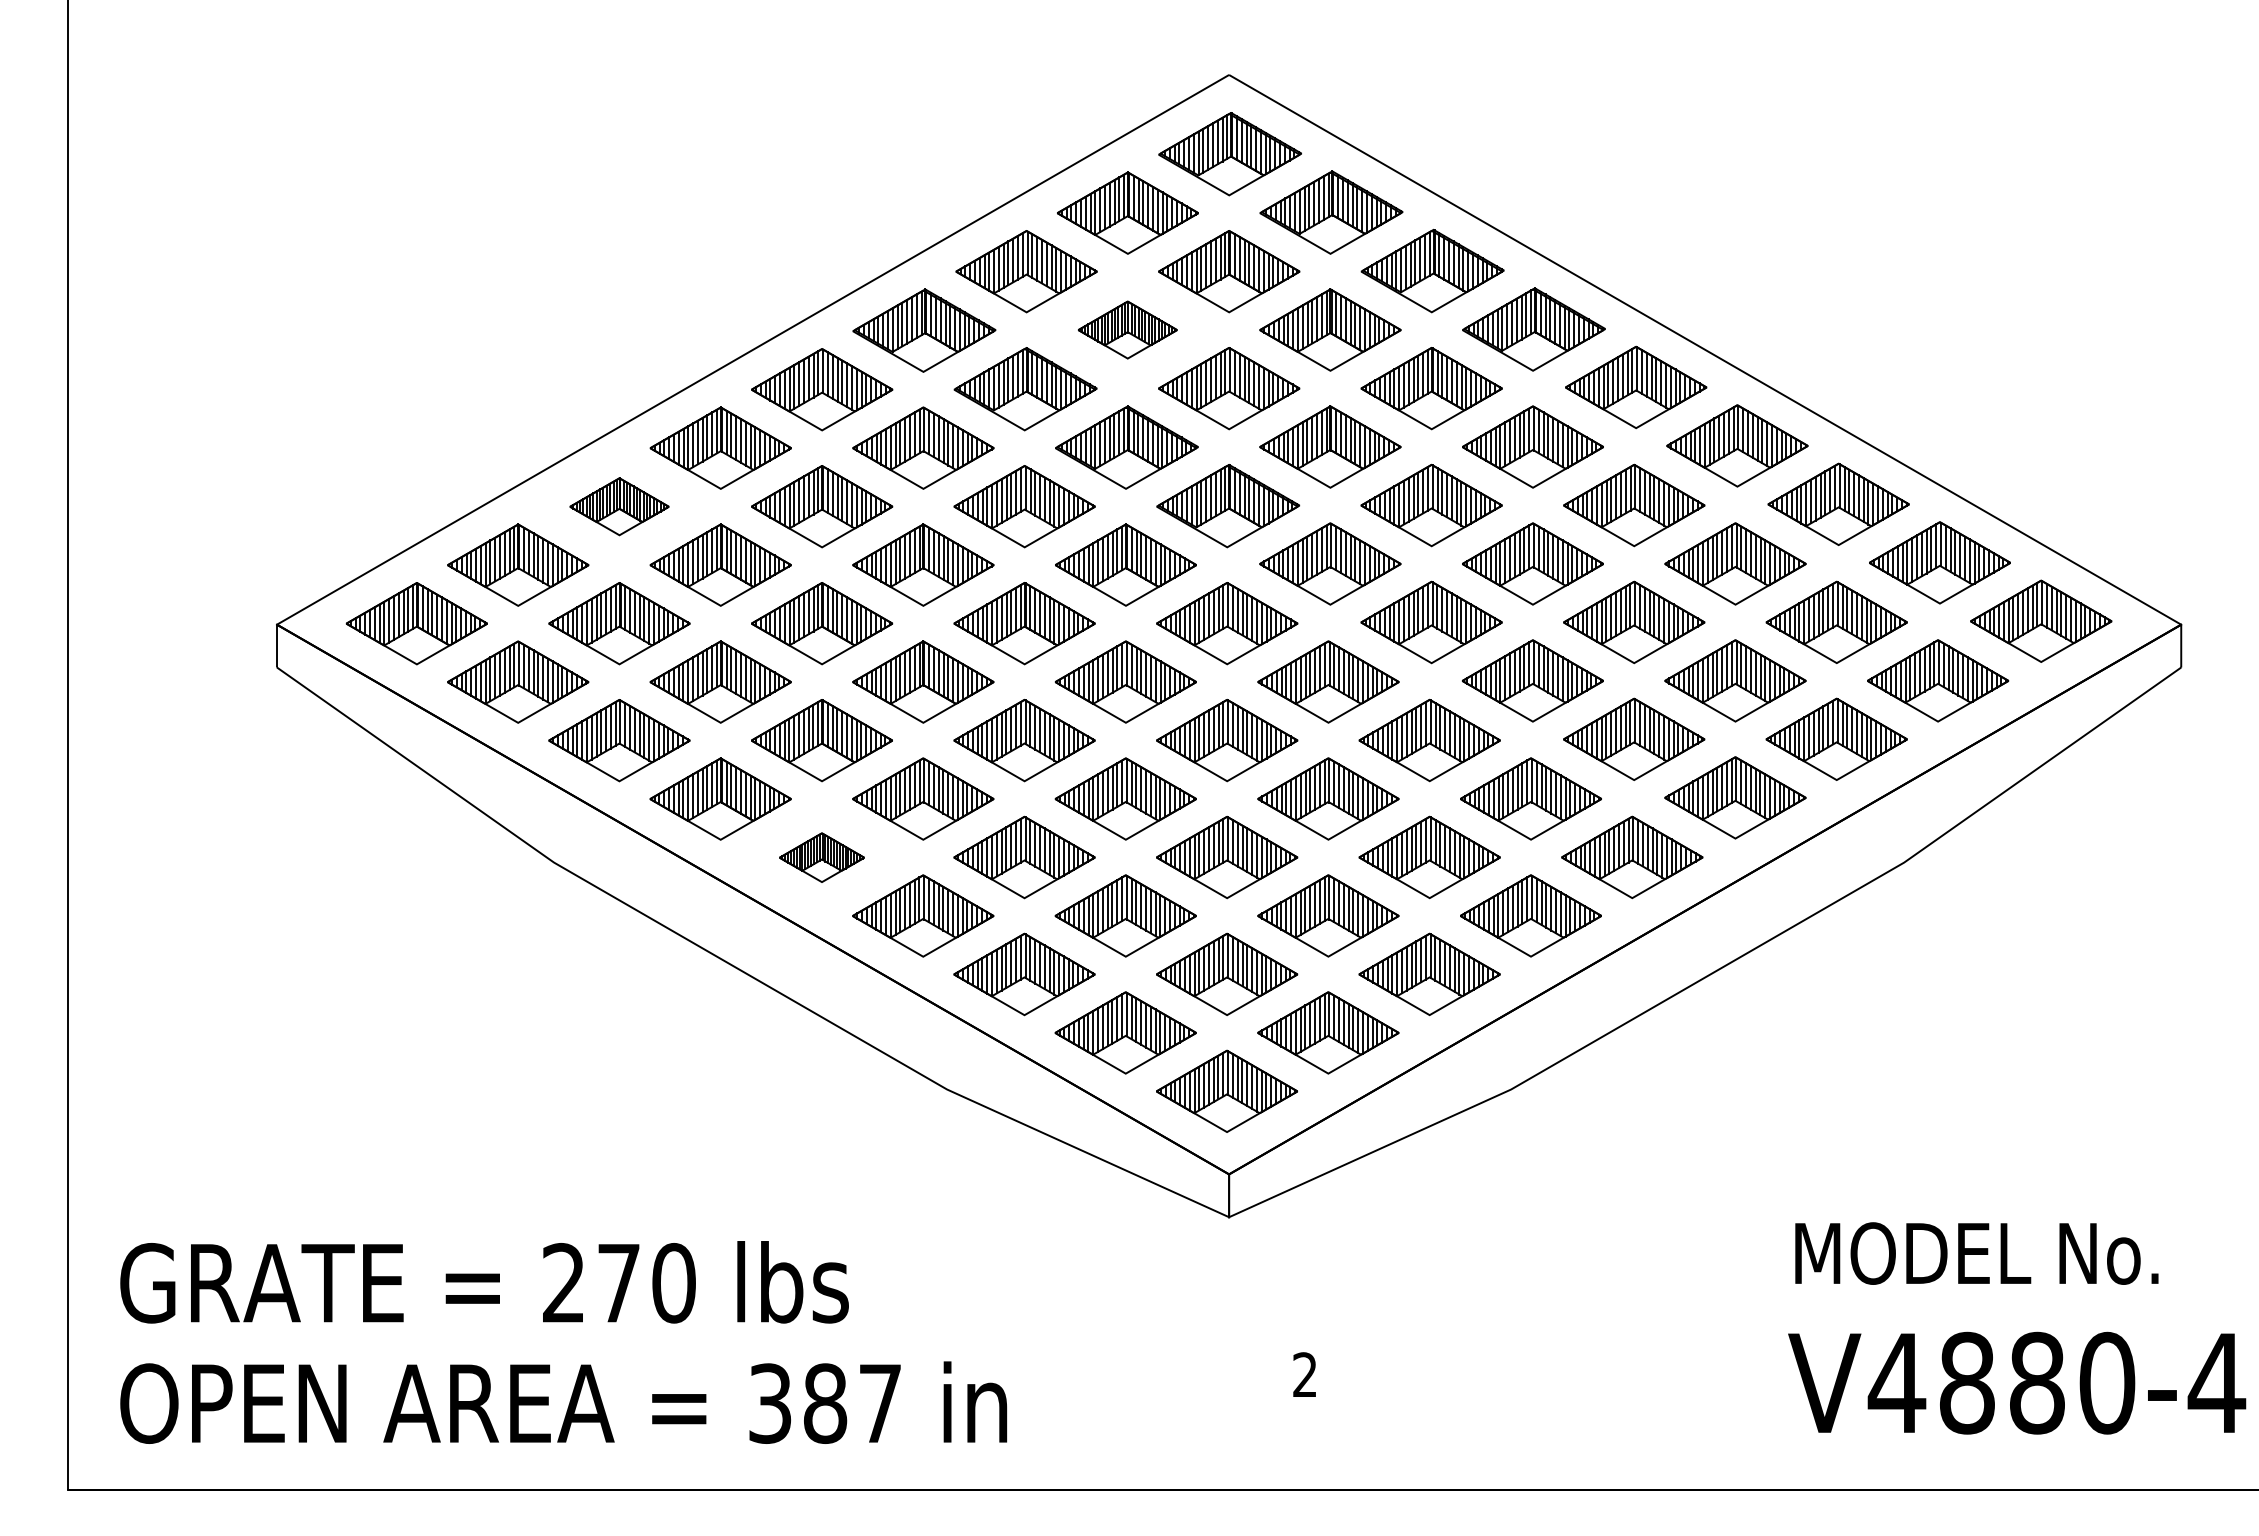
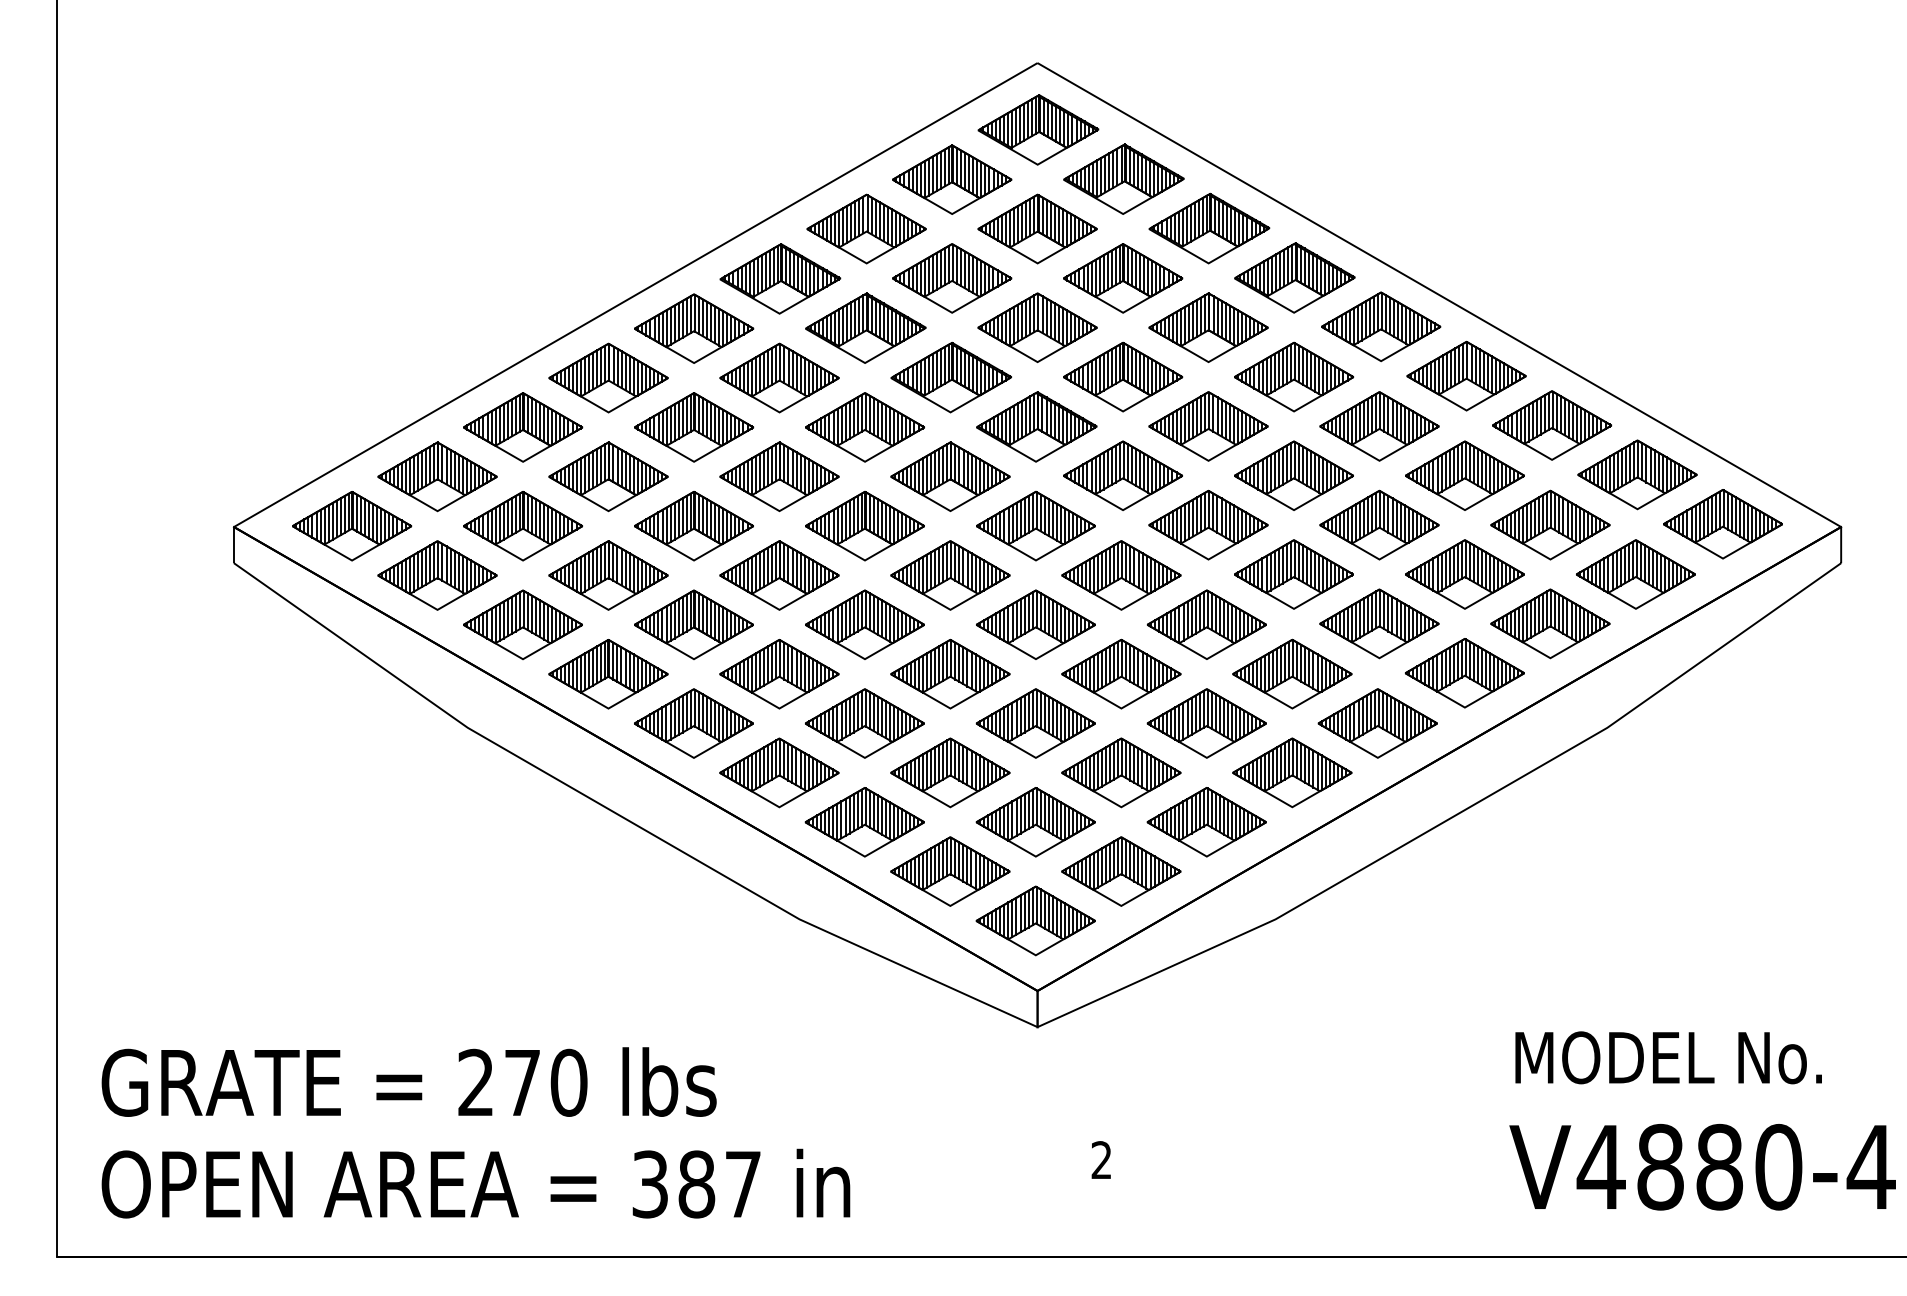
part: (1127, 329) -> (951, 277), size x1.43
part: (619, 506) -> (523, 427), size x1.43
part: (821, 857) -> (693, 723), size x1.67

